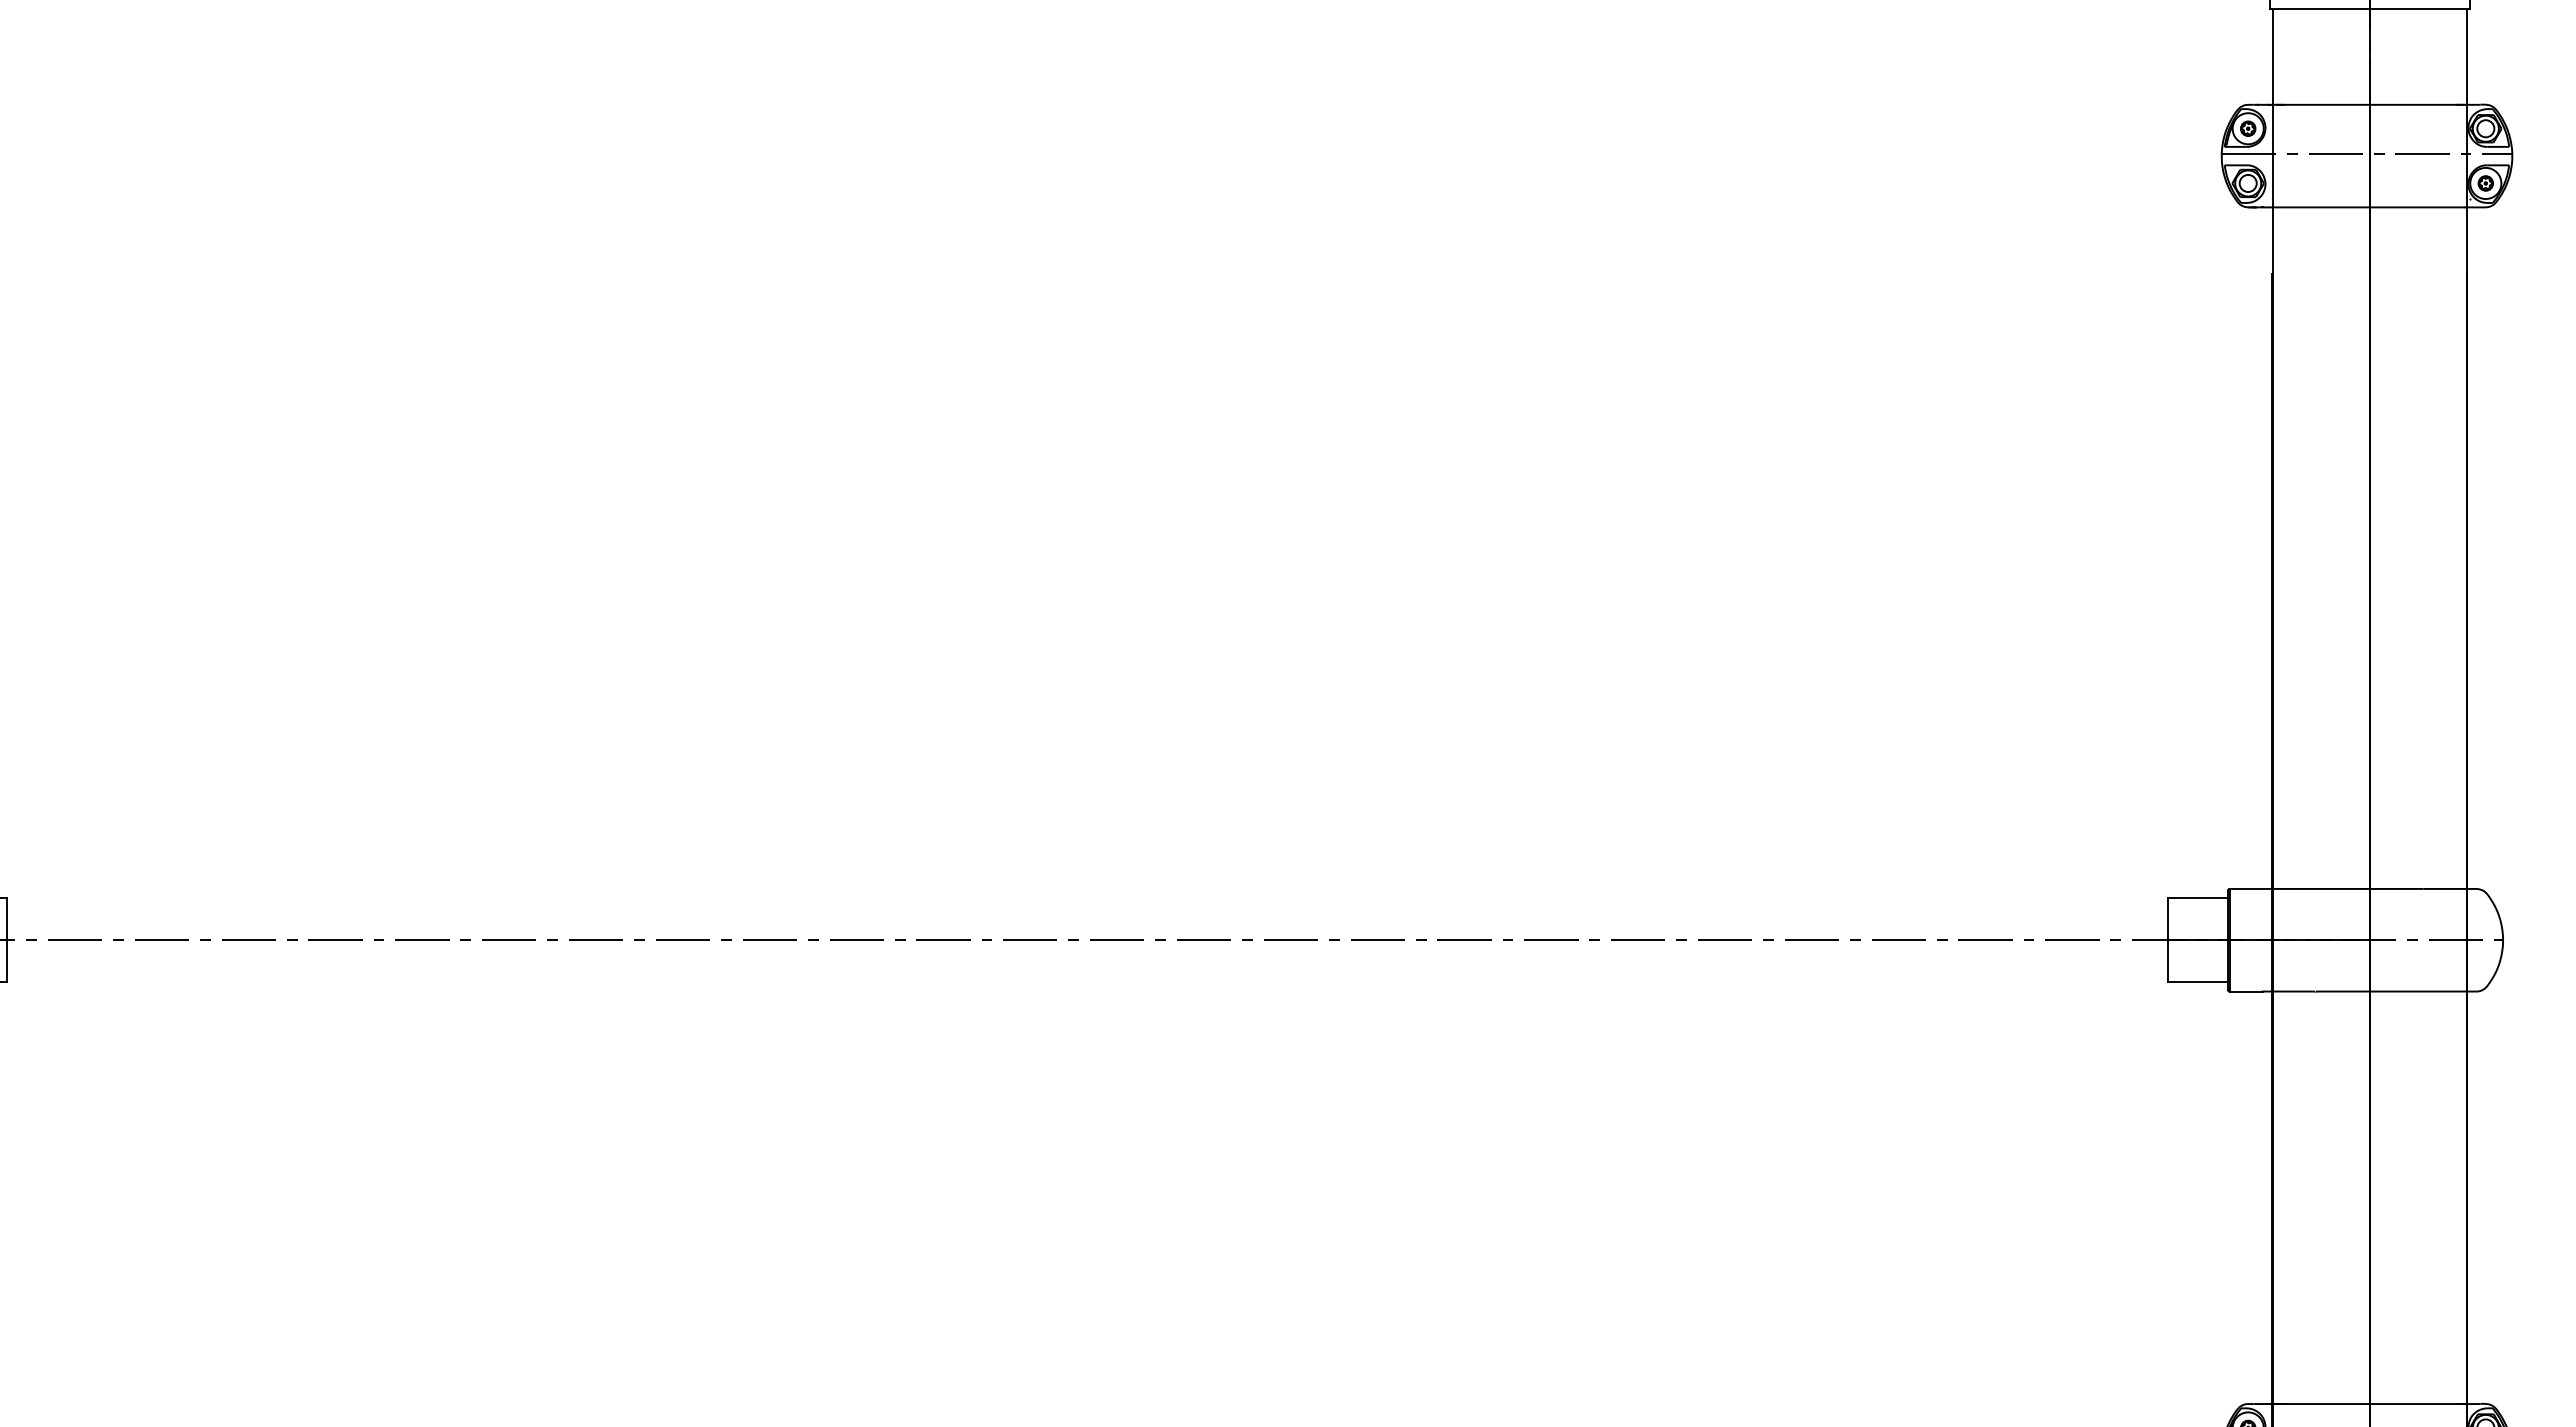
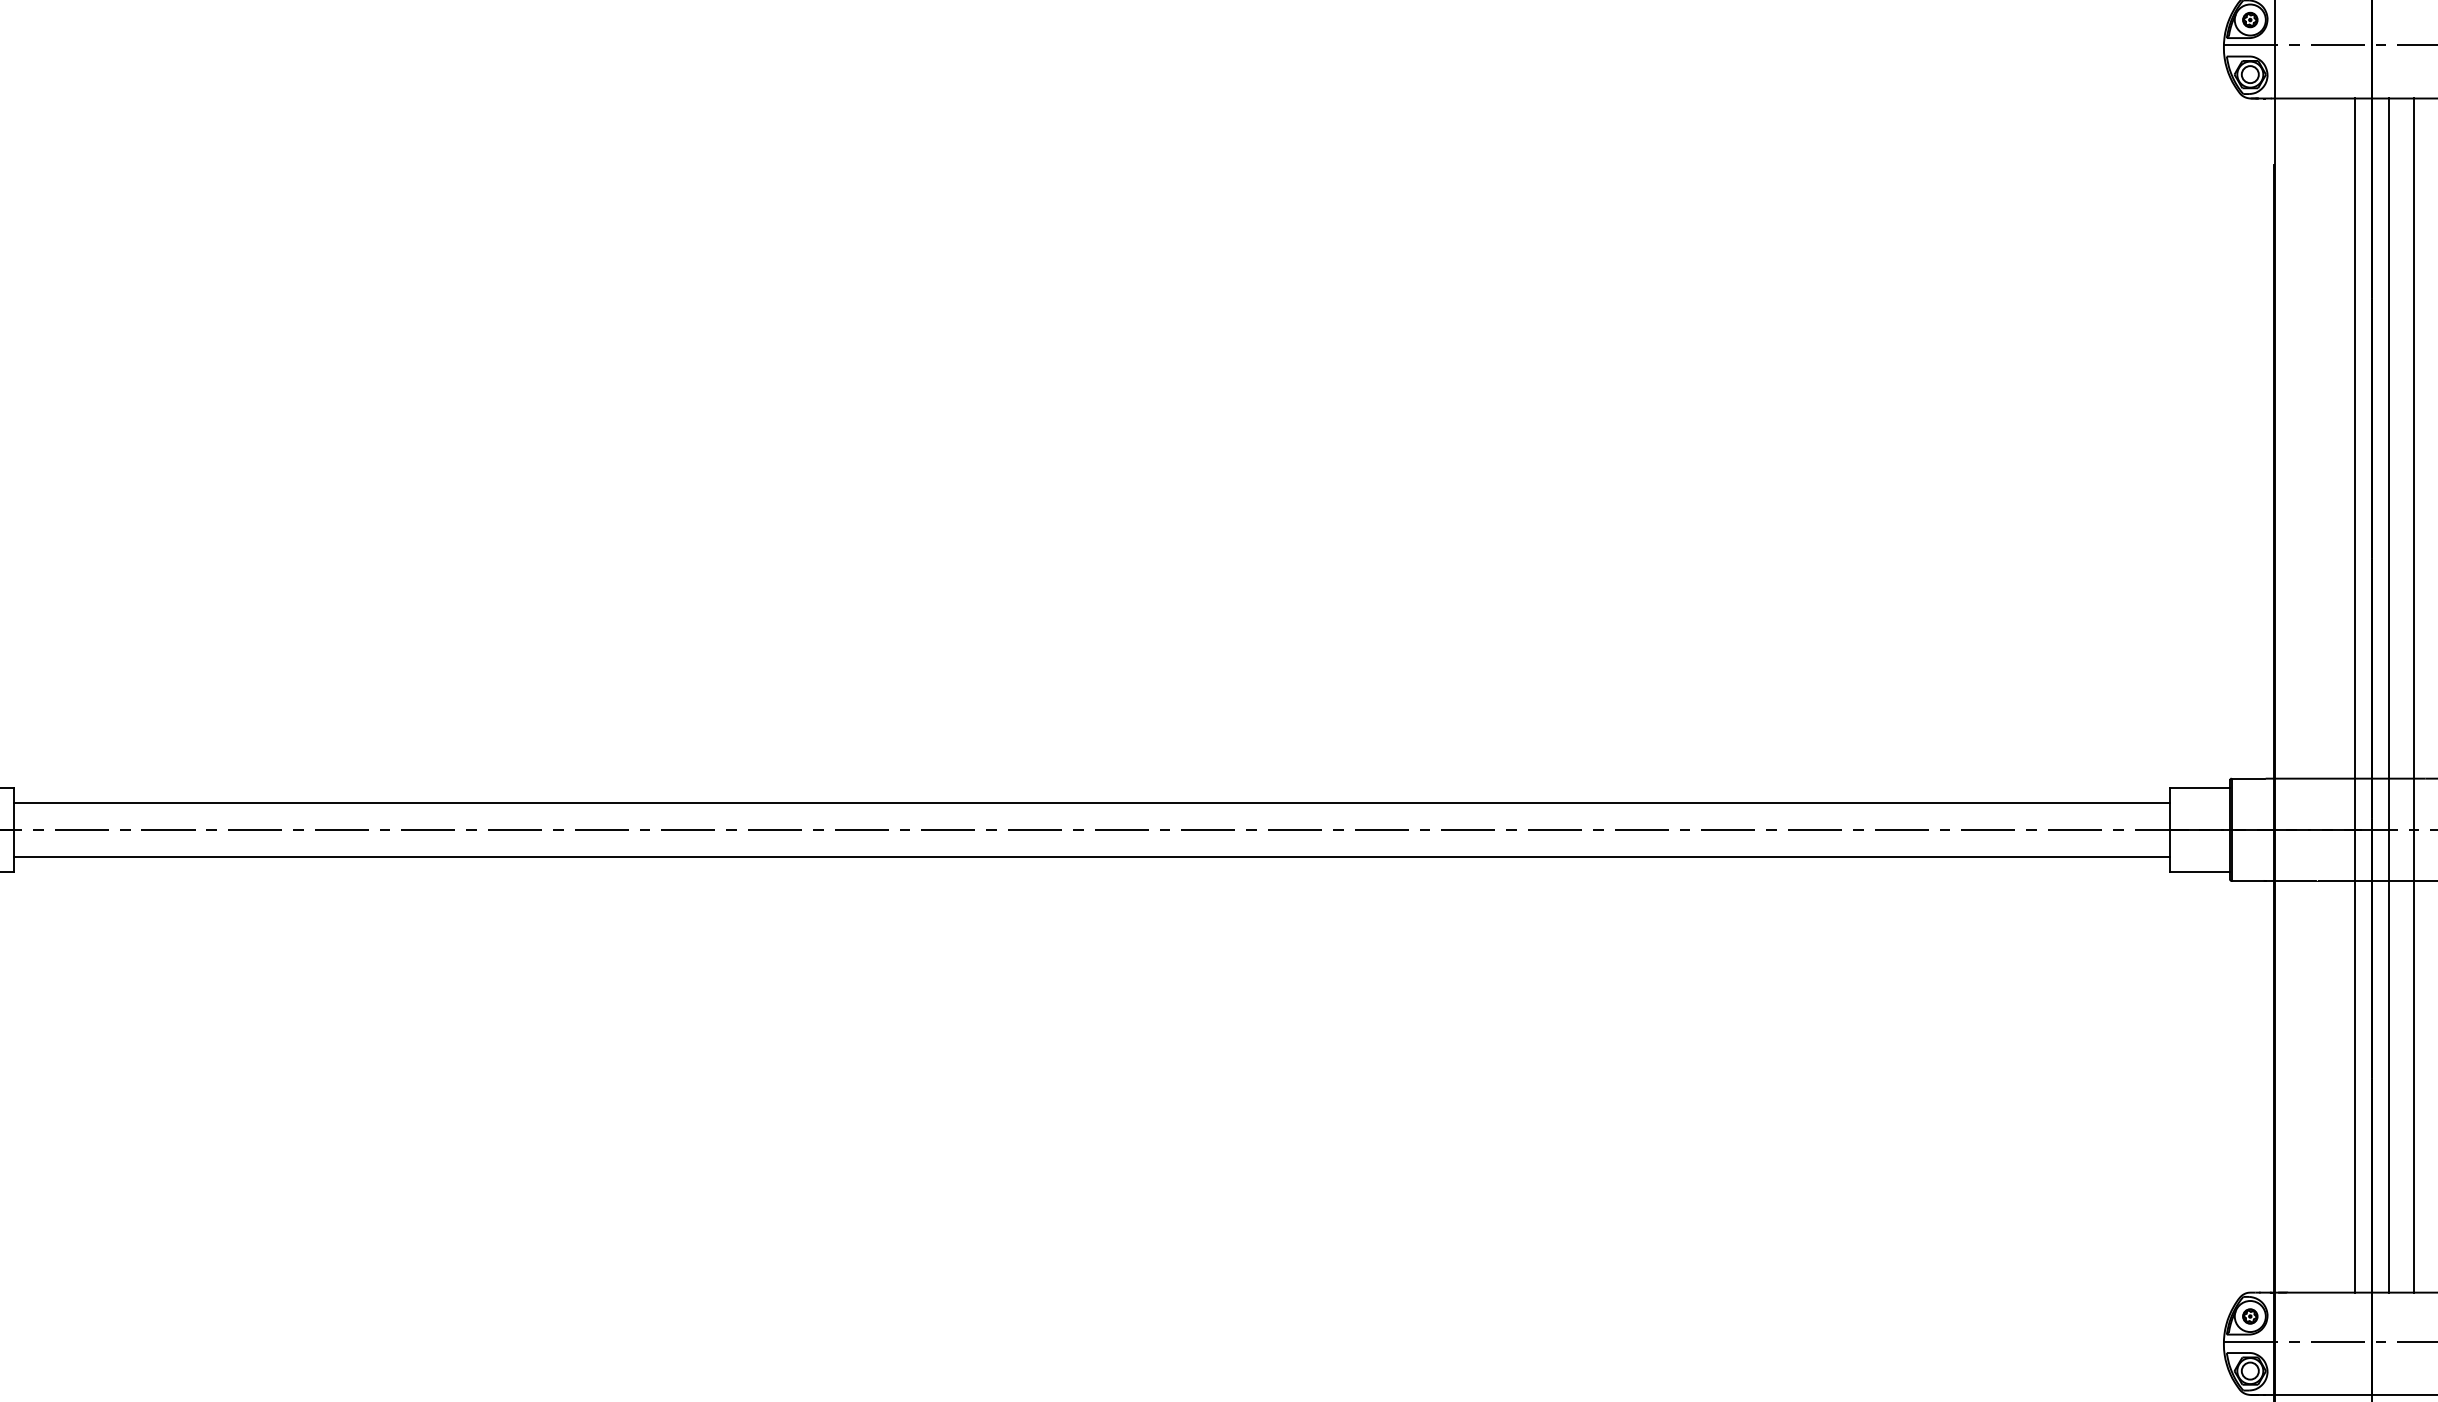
line: (2352, 805) -> (2354, 695), added
line: (2387, 805) -> (2389, 695), added
line: (2412, 805) -> (2414, 695), added
line: (1087, 912) -> (1092, 802), added
line: (1087, 967) -> (1092, 857), added

